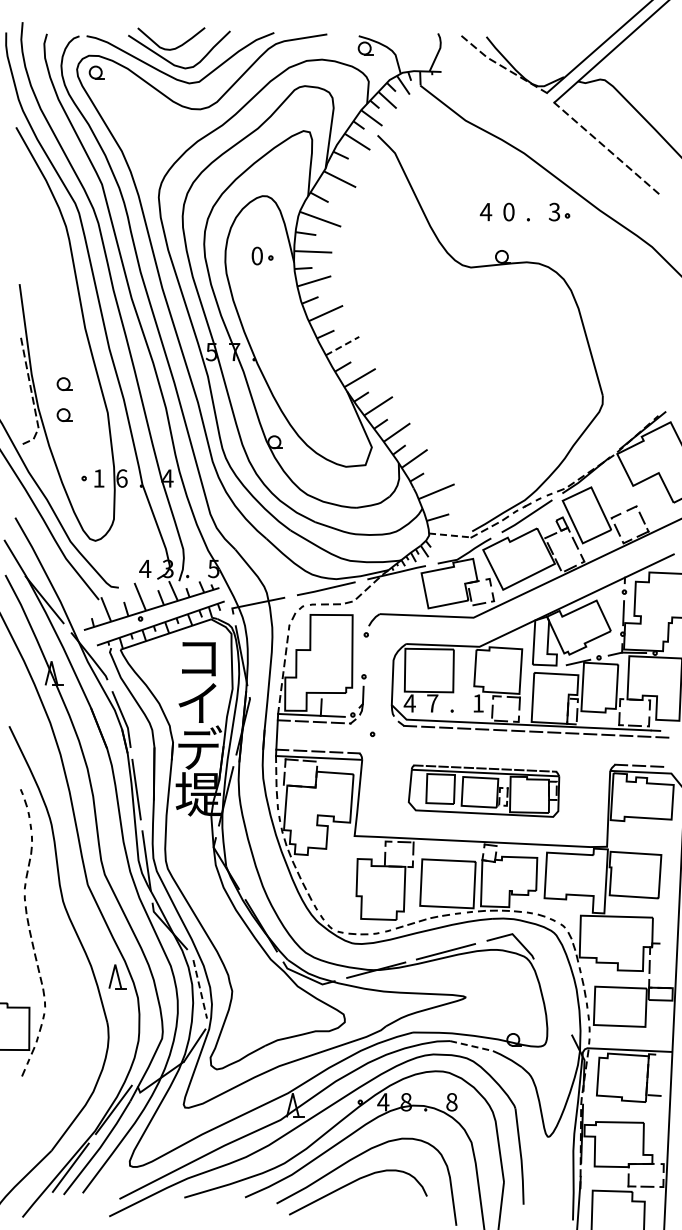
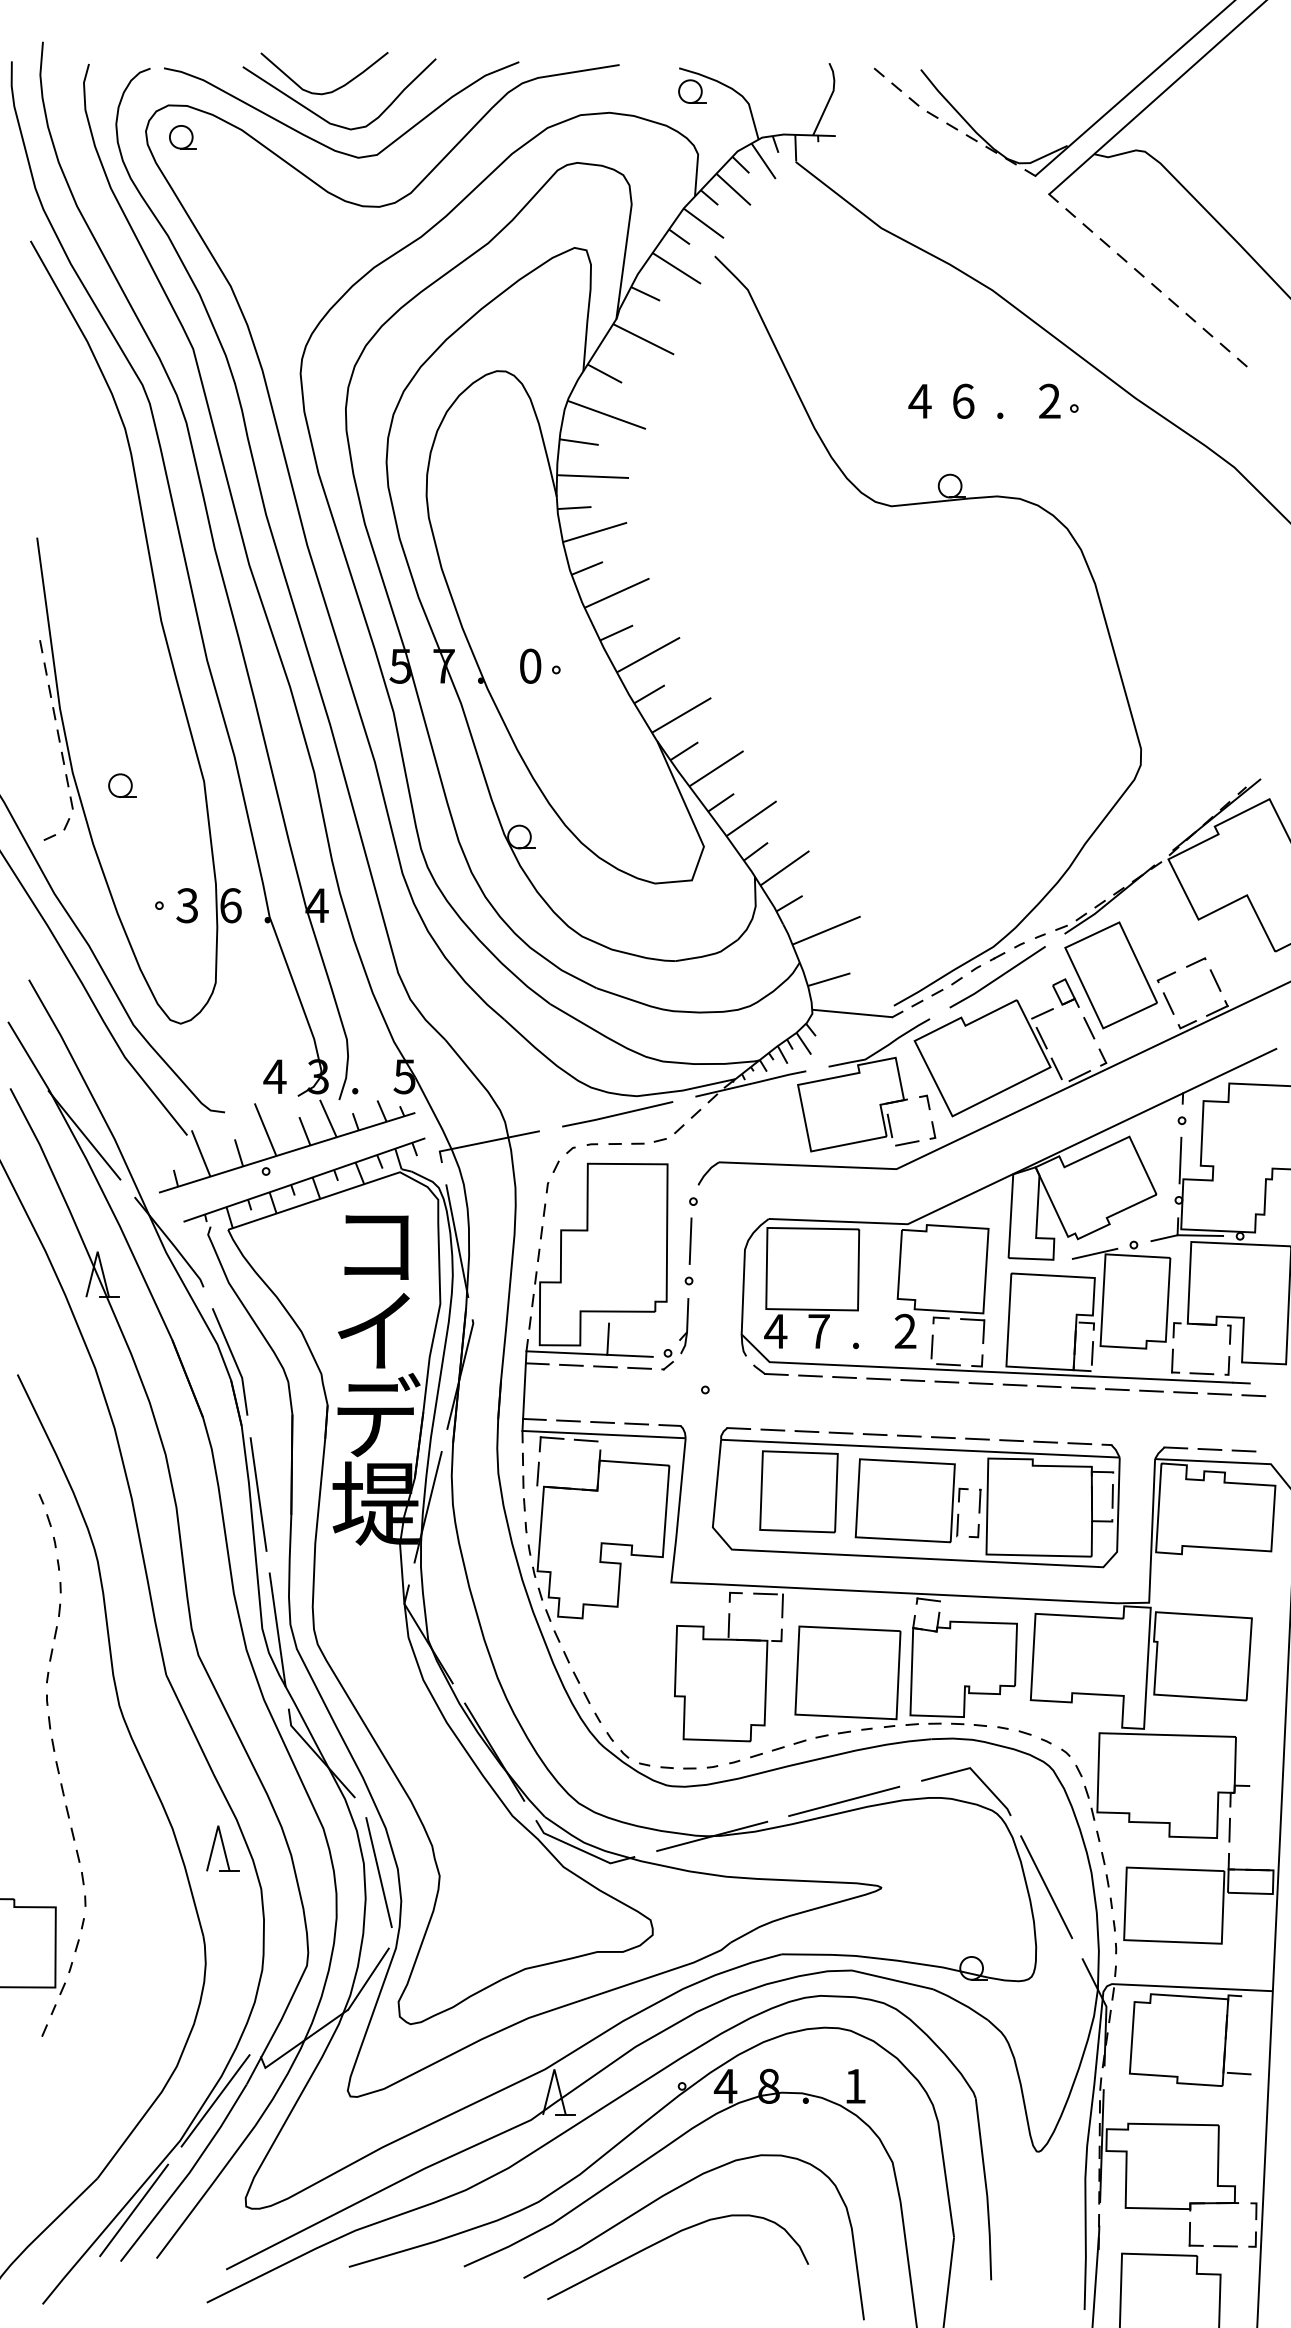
text: (508, 211) -> (962, 400), 0 -> 6
text: (554, 212) -> (1049, 402), 3 -> 2
part: (262, 255) -> (540, 665), moved
line: (343, 345) -> (650, 653), dashed -> solid
part: (64, 383) -> (122, 725), removed
text: (98, 478) -> (186, 905), 1 -> 3
line: (450, 535) -> (852, 1013), dashed -> solid
line: (364, 655) -> (689, 1240), added
text: (477, 703) -> (903, 1331), 1 -> 2
part: (483, 790) -> (915, 1496), size x1.43
line: (200, 988) -> (379, 1870), dashed -> solid
line: (552, 996) -> (1045, 1886), added
line: (471, 1046) -> (892, 1980), dashed -> solid
text: (451, 1102) -> (854, 2086), 8 -> 1

